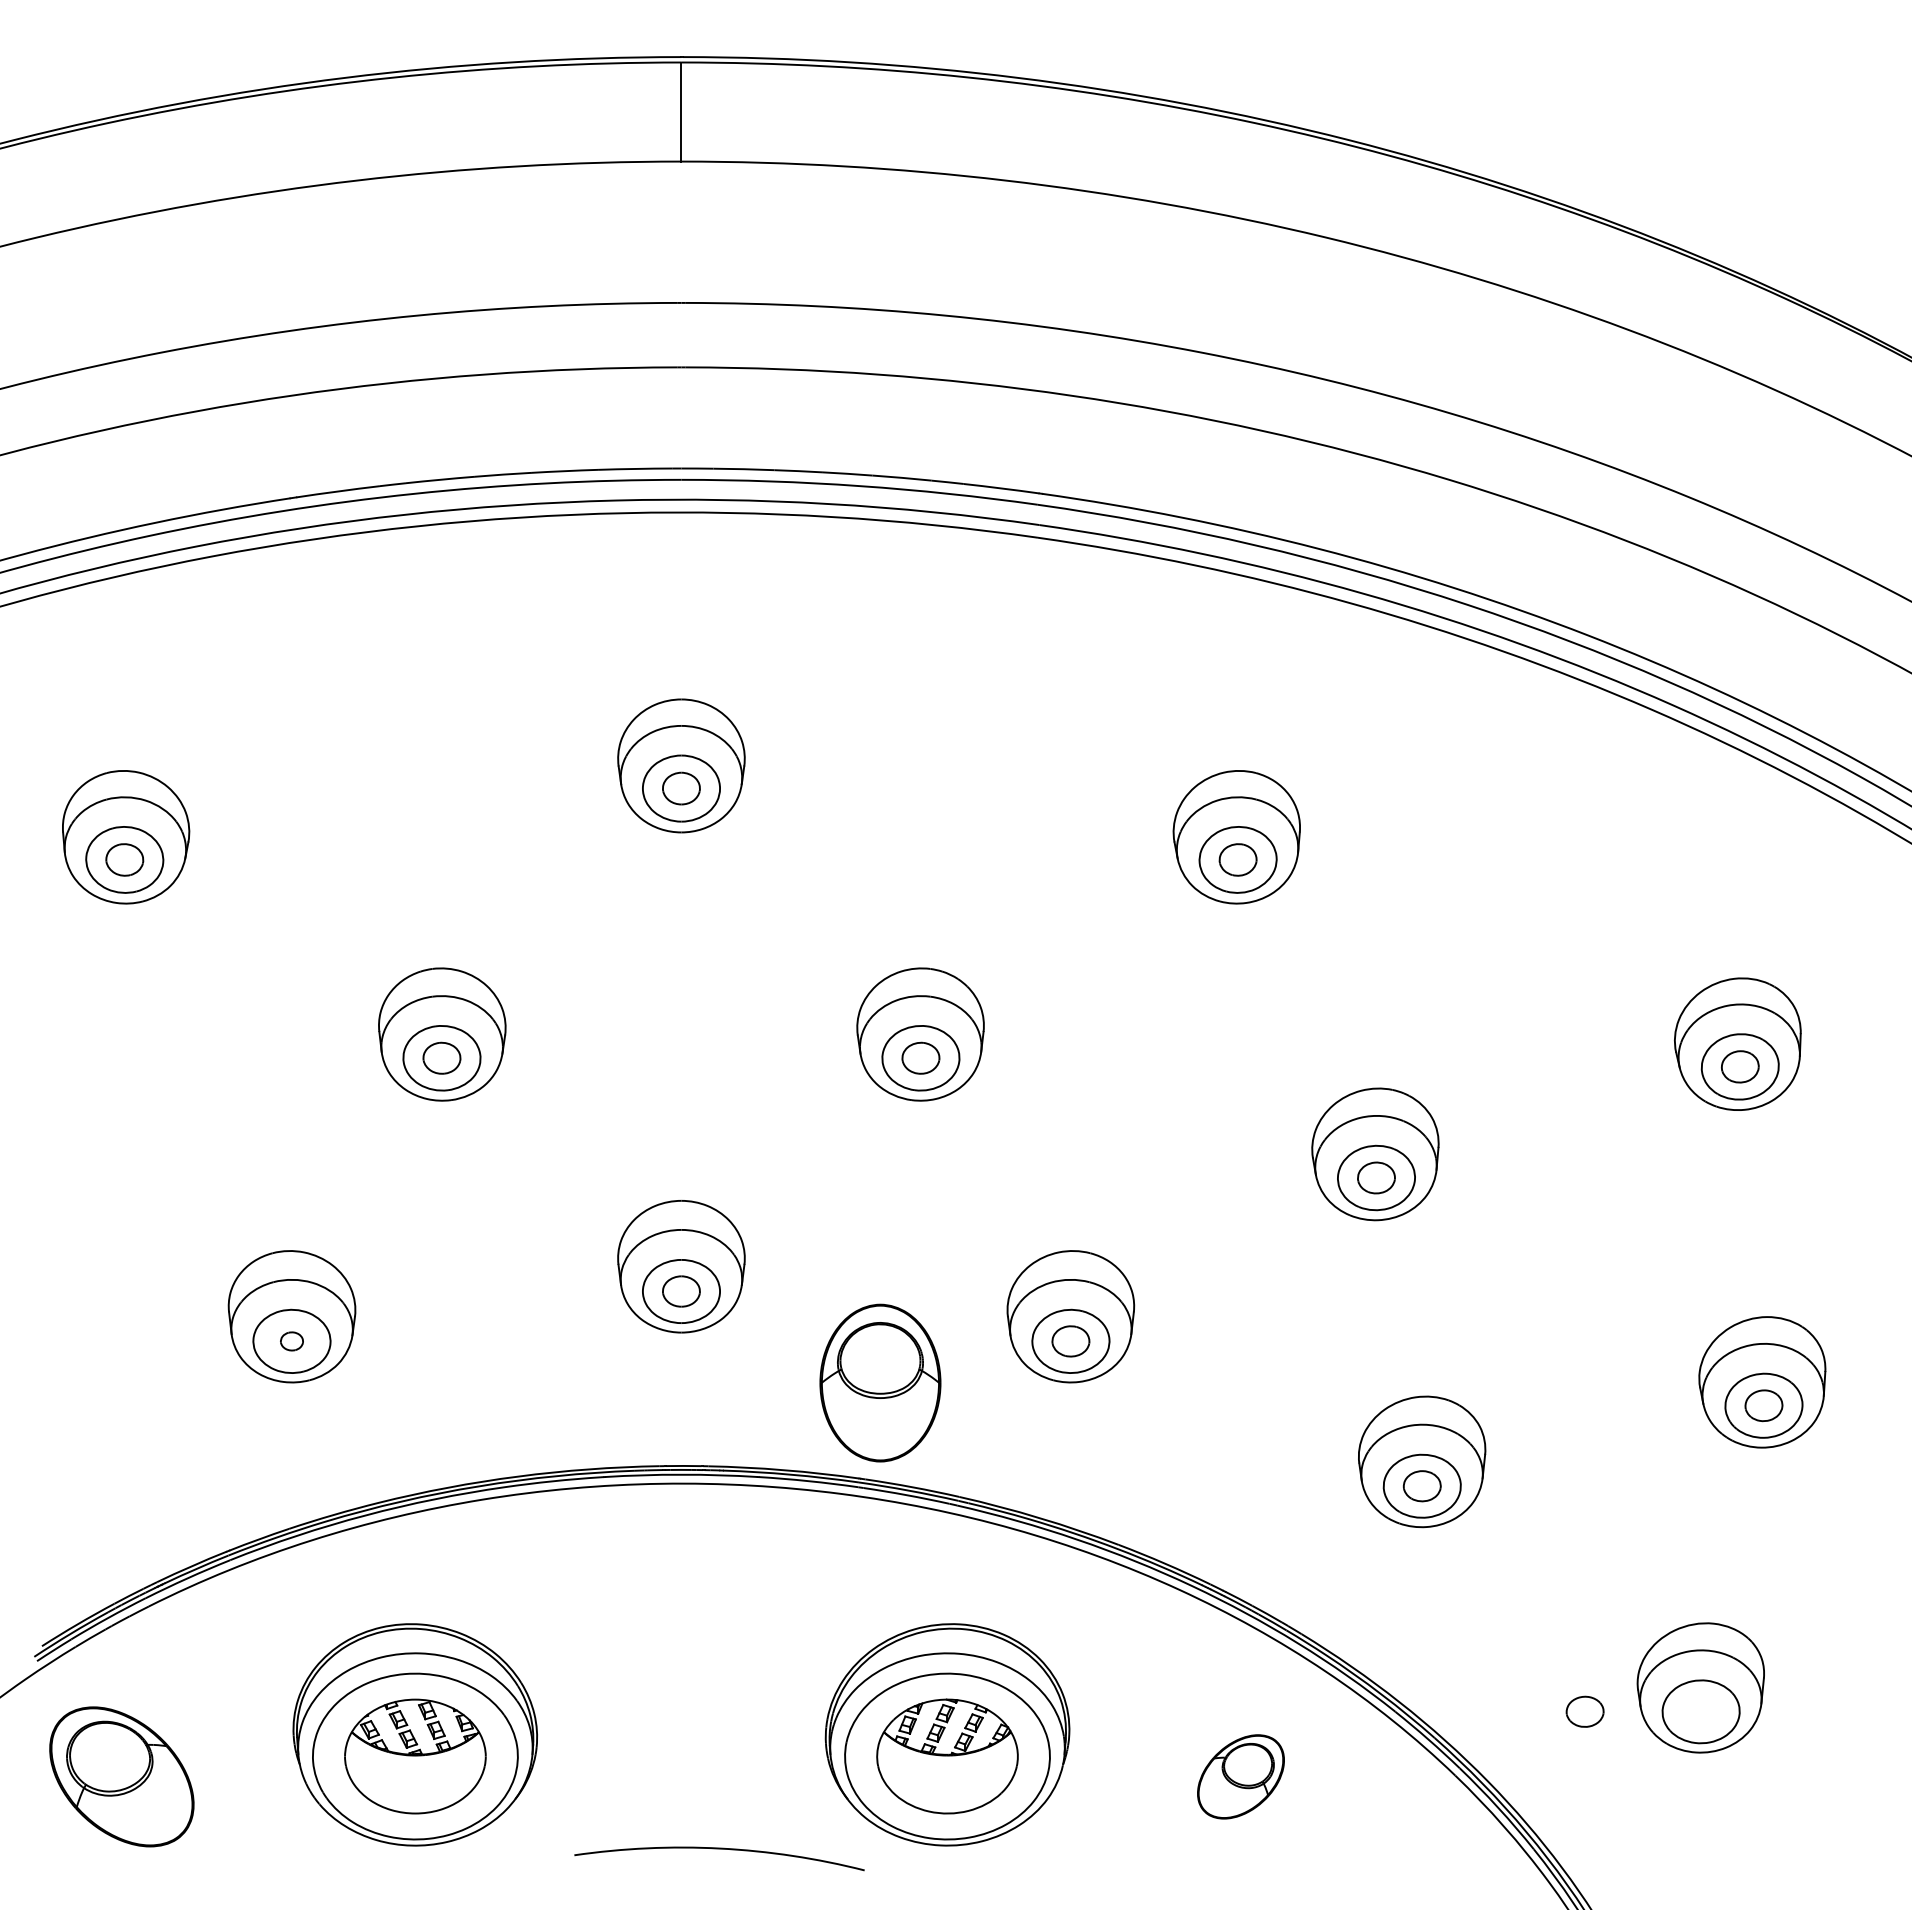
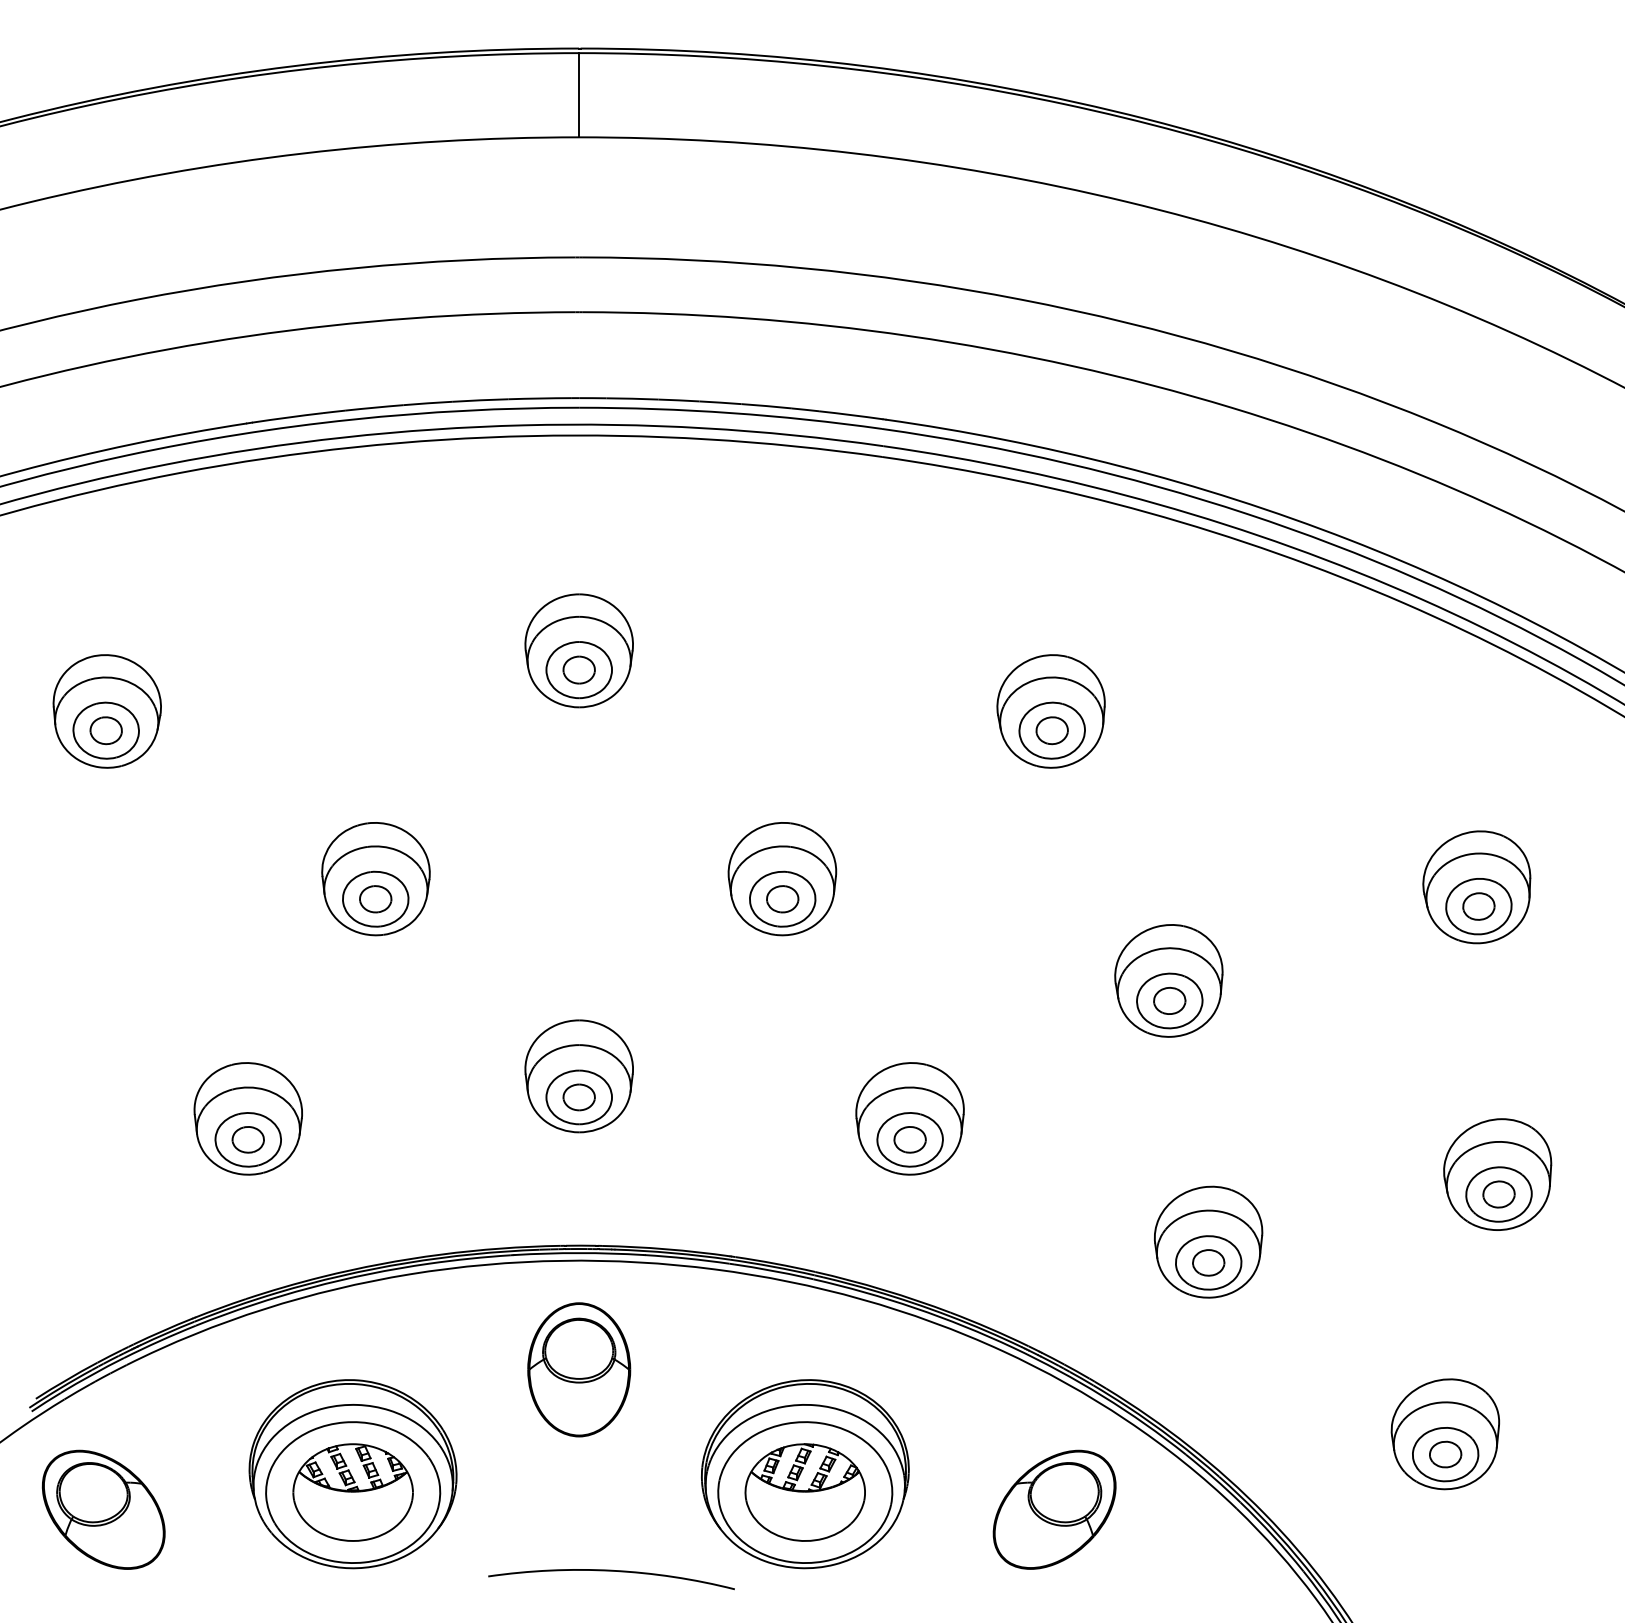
part: (291, 1341) -> (247, 1139), size x1.67
part: (880, 1382) -> (579, 1369), moved
part: (1584, 1711) -> (1445, 1454), moved
part: (1240, 1776) -> (1054, 1509), size x1.67

